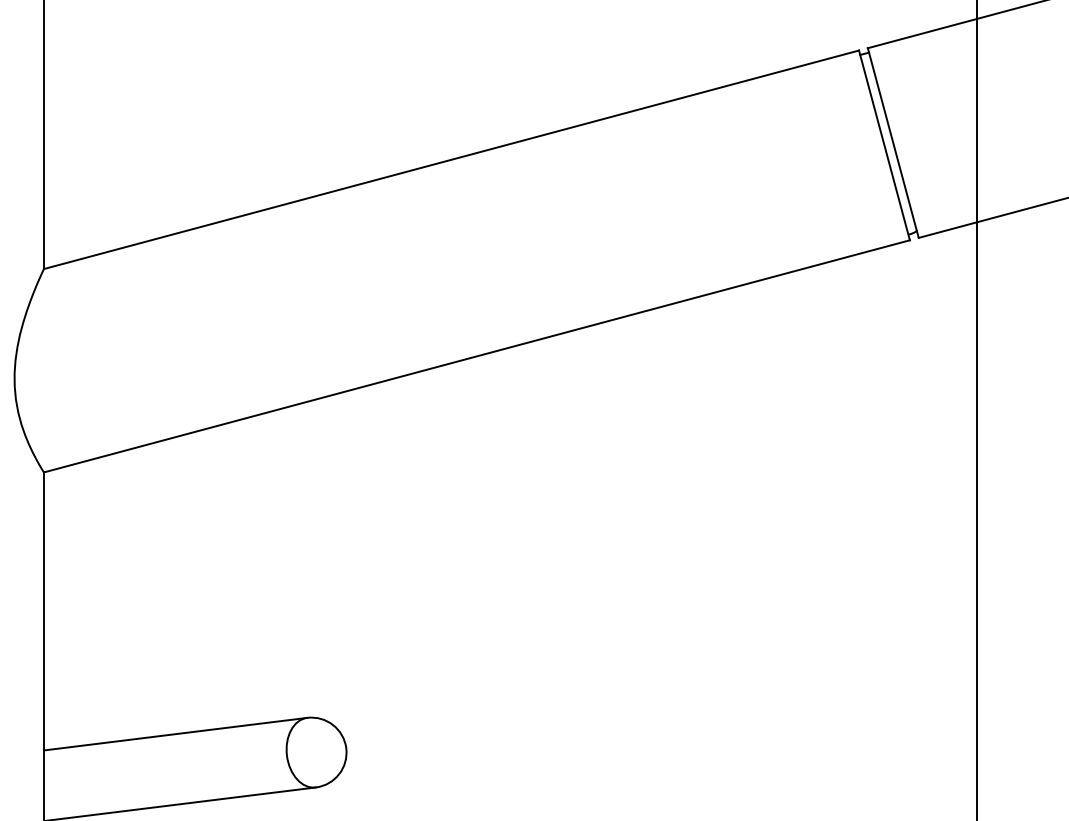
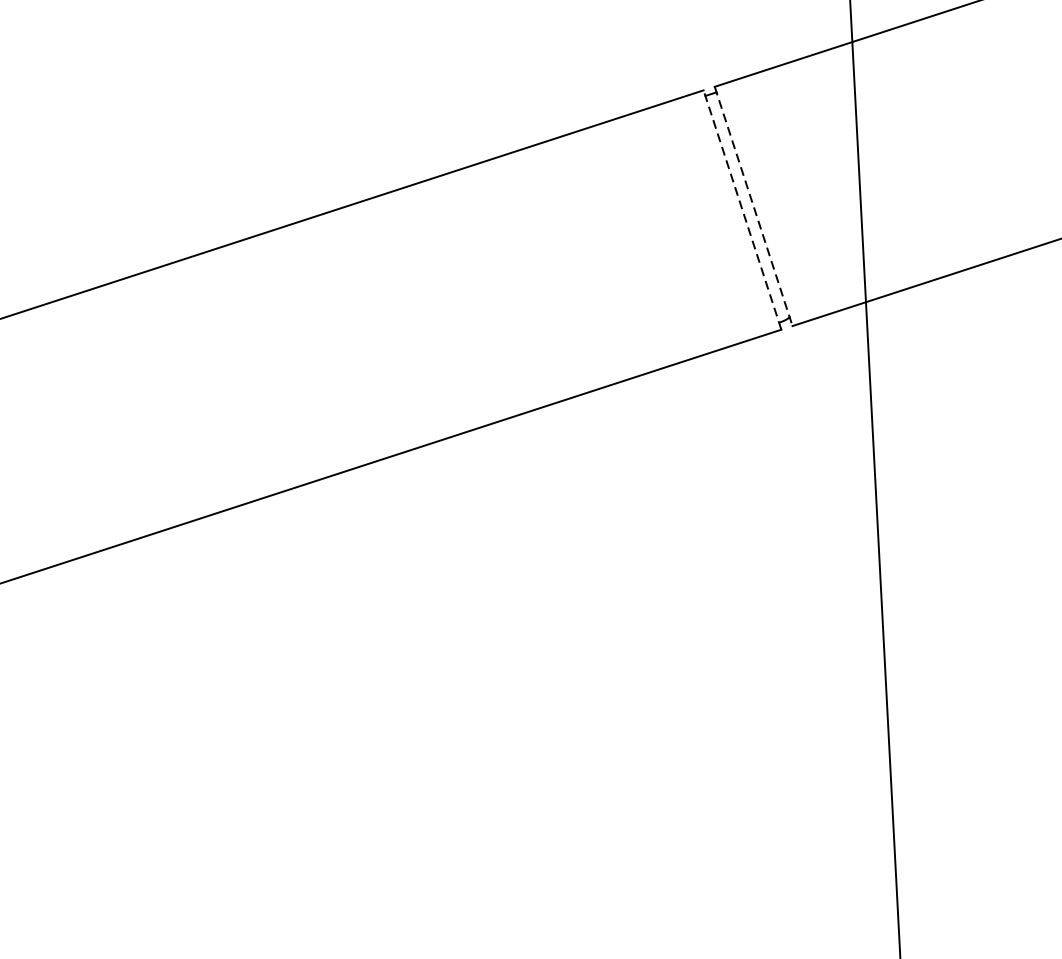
line: (893, 143) -> (753, 206), solid -> dashed
line: (884, 144) -> (742, 208), solid -> dashed

